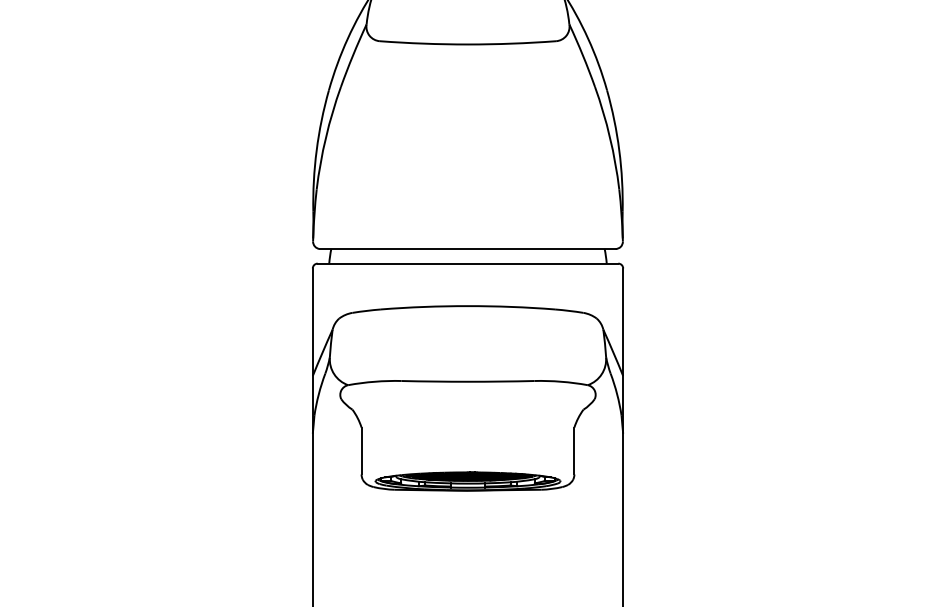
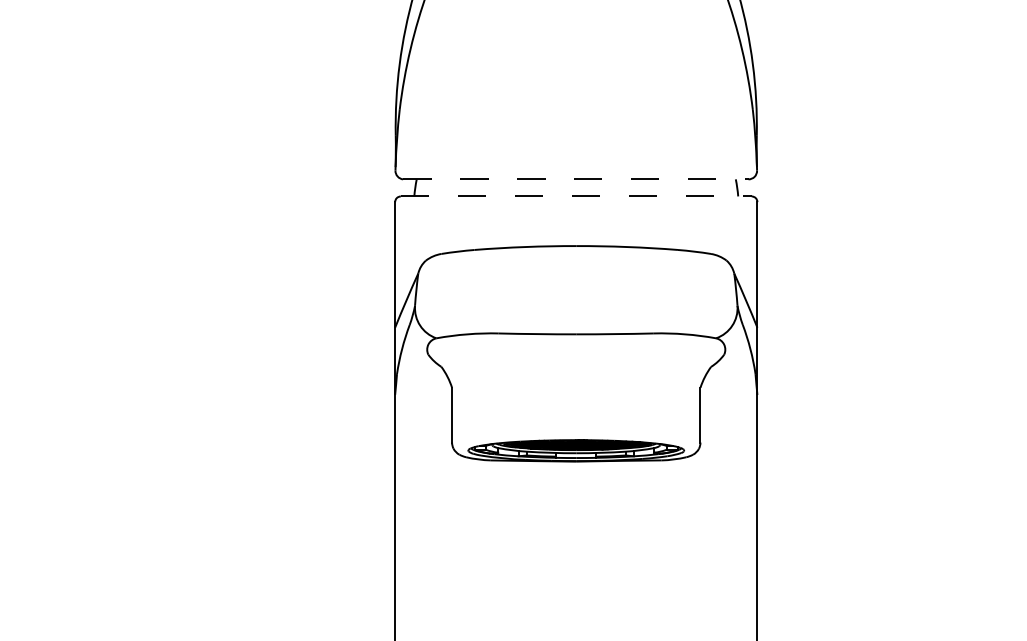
line: (467, 249) -> (575, 179), solid -> dashed
line: (468, 263) -> (576, 196), solid -> dashed

